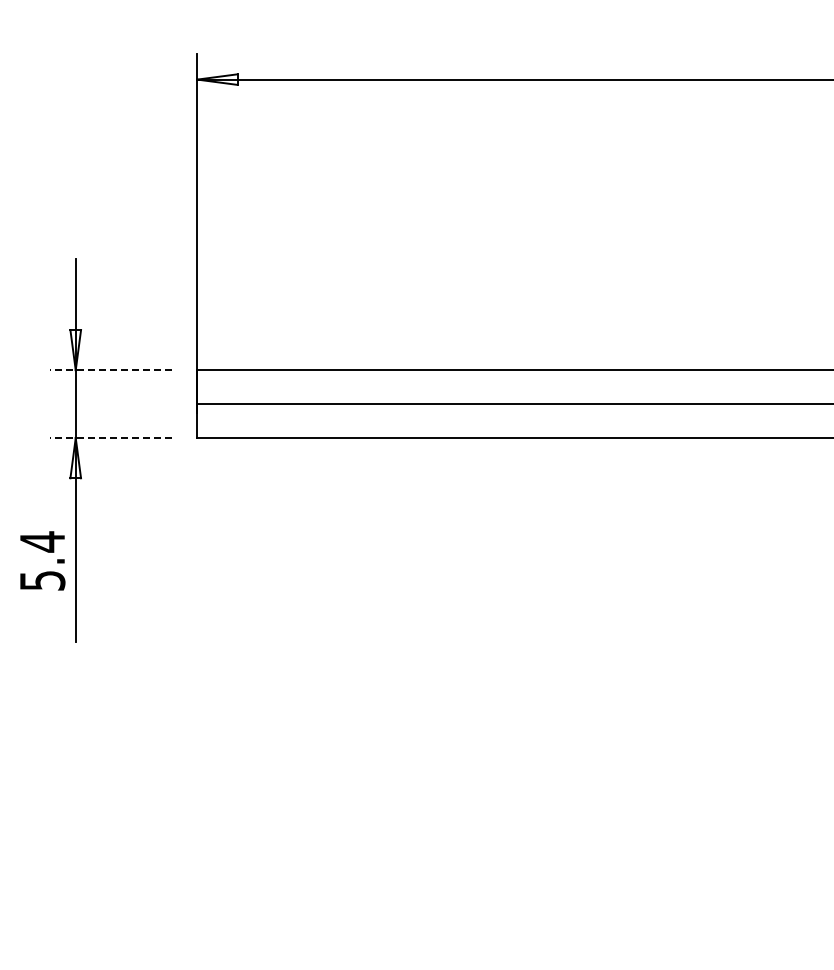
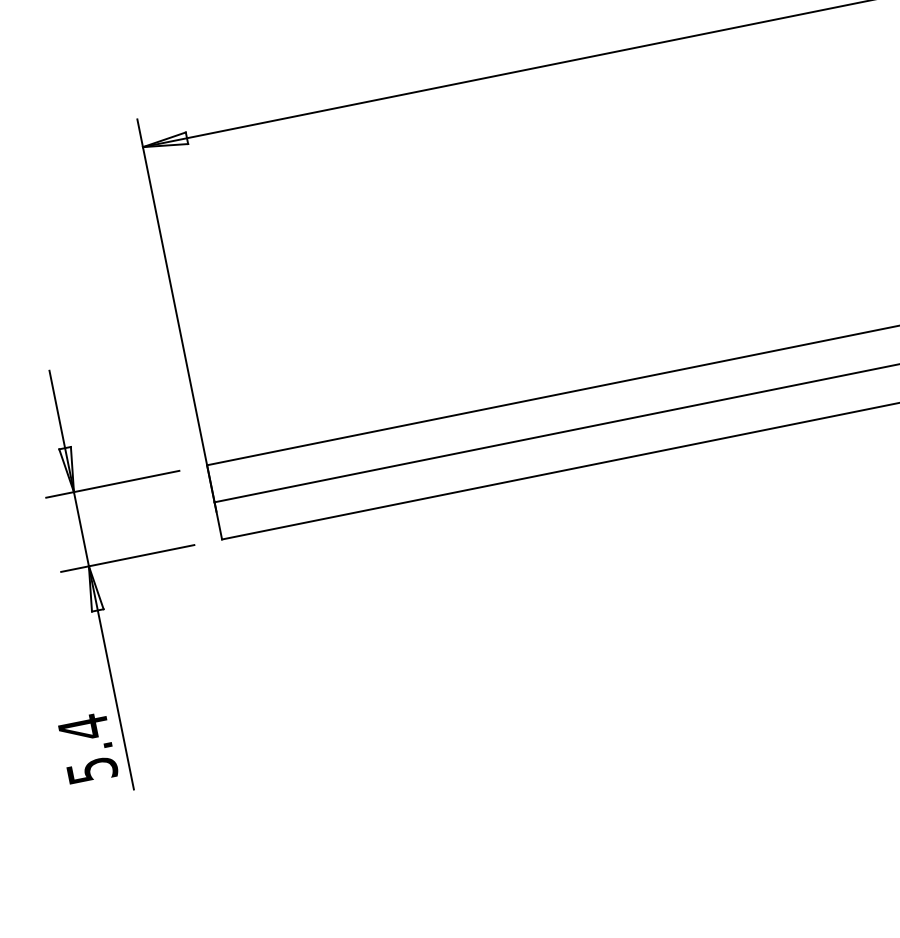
line: (111, 370) -> (113, 484), dashed -> solid
line: (111, 438) -> (128, 558), dashed -> solid
text: (42, 560) -> (87, 748), moved

